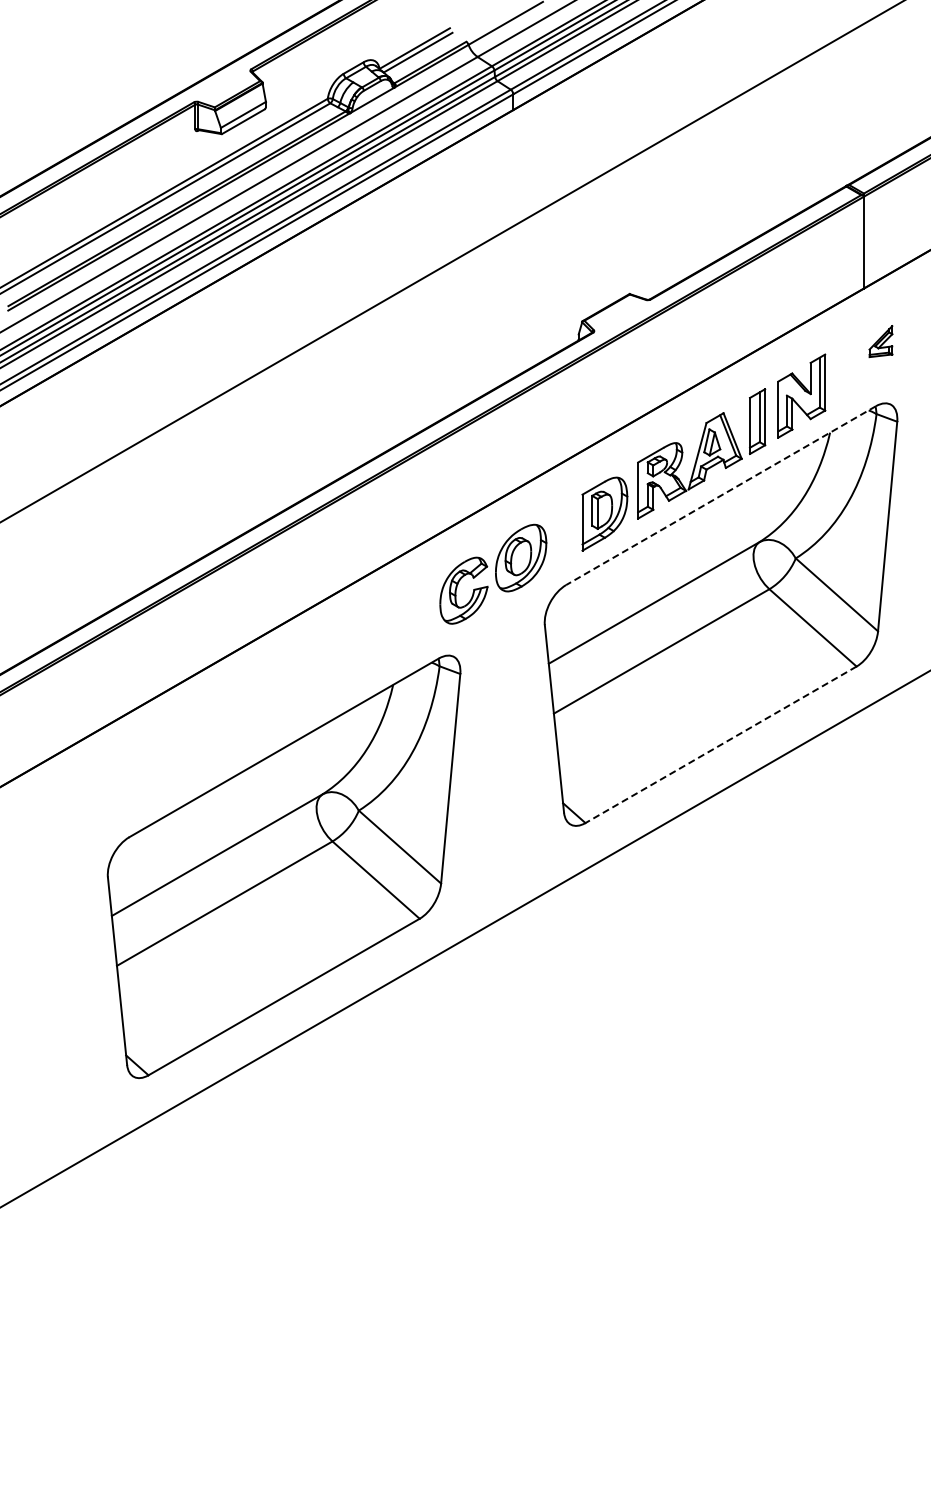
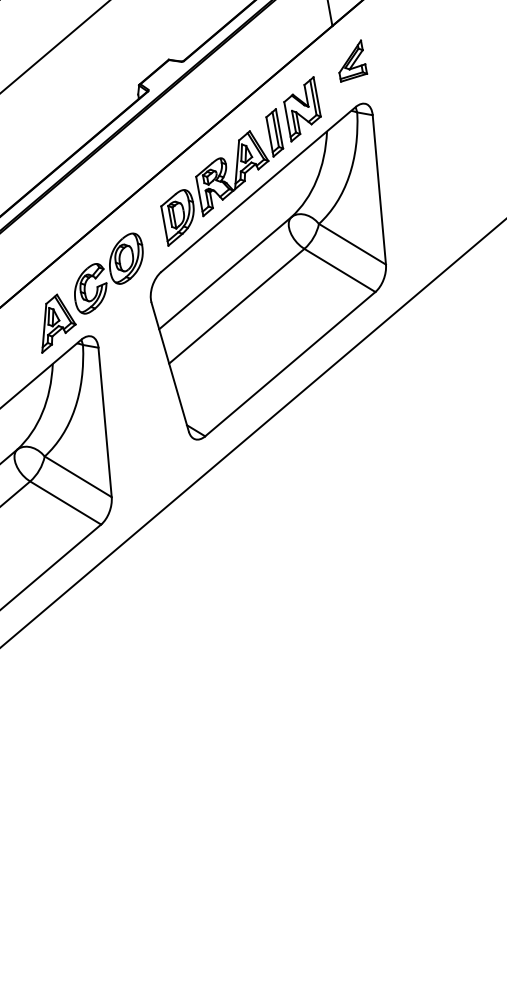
part: (880, 341) -> (350, 61), size x1.67
line: (721, 495) -> (258, 189), dashed -> solid
part: (407, 628) -> (55, 322), added
line: (721, 744) -> (290, 363), dashed -> solid

